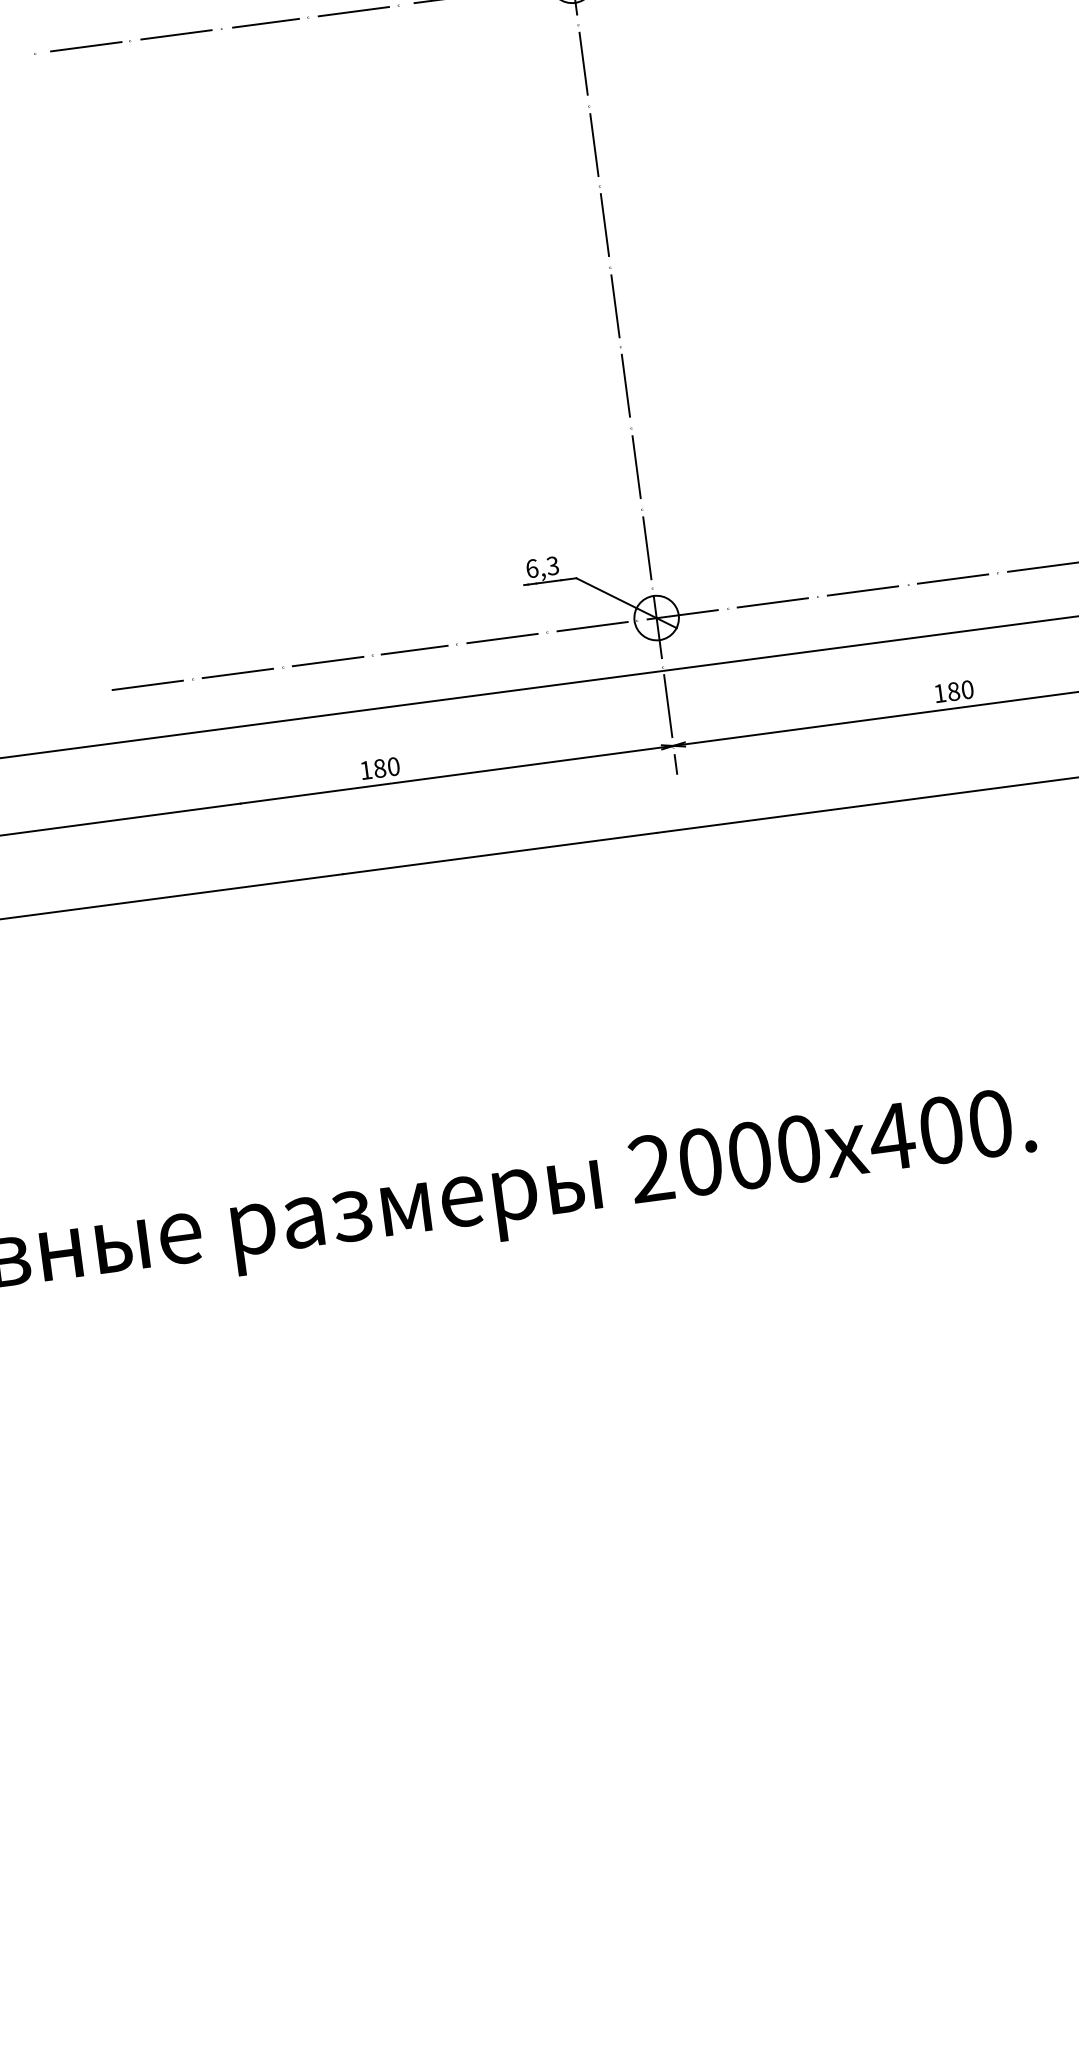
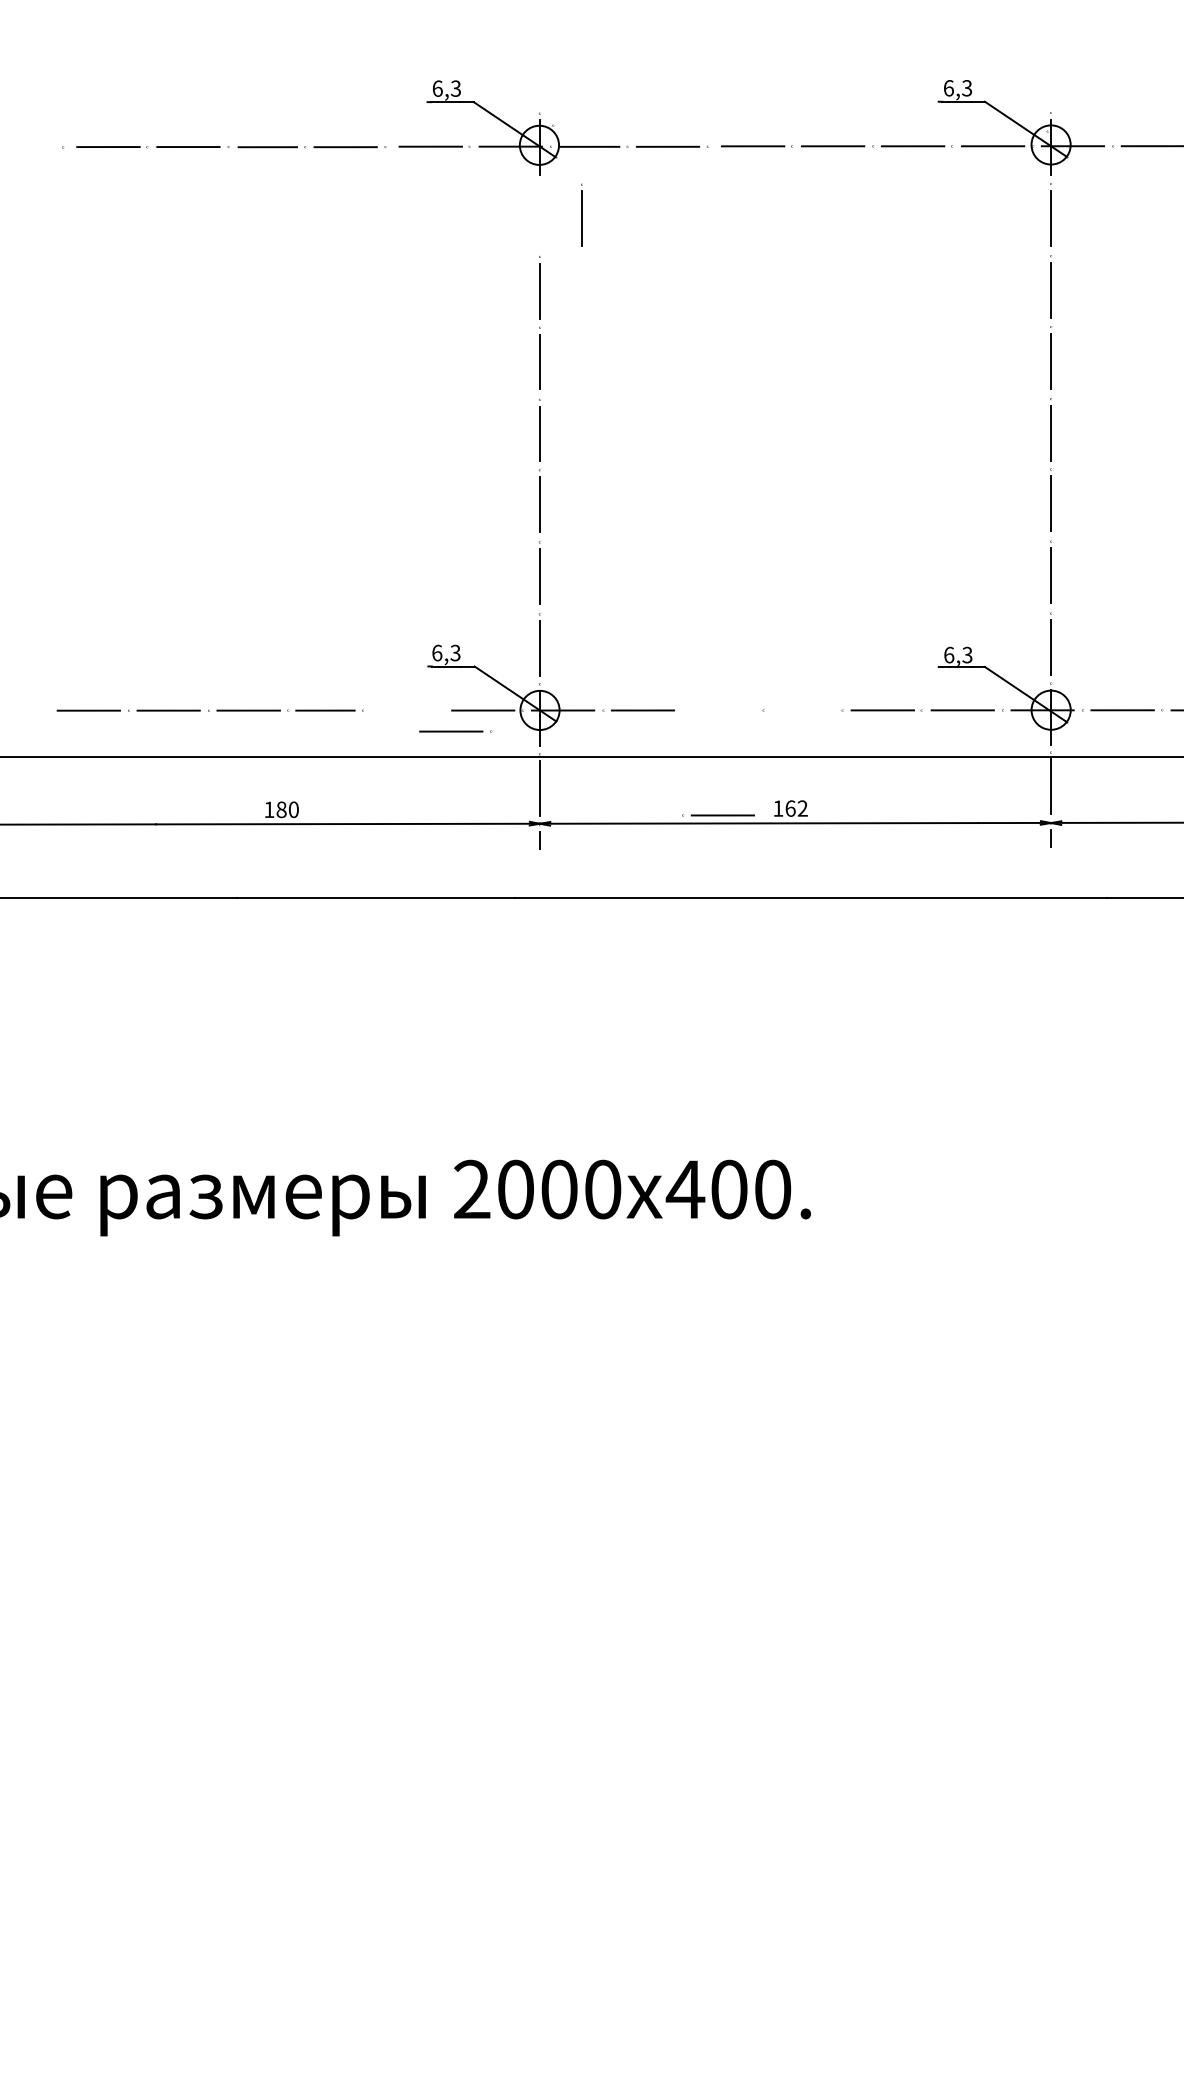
line: (582, 58) -> (581, 214), moved
line: (952, 579) -> (802, 710), removed
line: (857, 591) -> (718, 815), moved
line: (507, 637) -> (455, 731), moved
text: (960, 690) -> (796, 808), 180 -> 162

